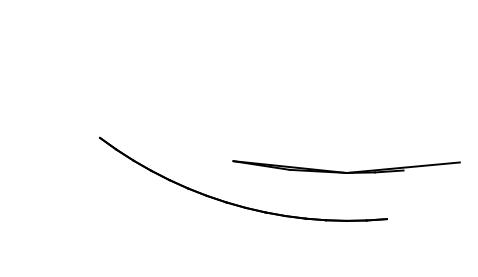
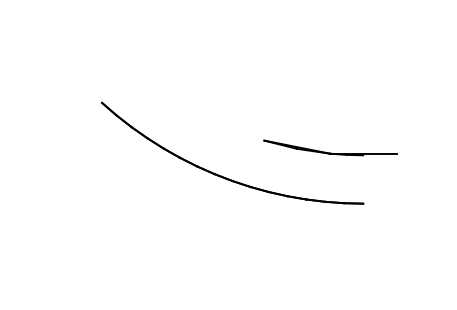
part: (346, 162) -> (330, 147), size x0.62

